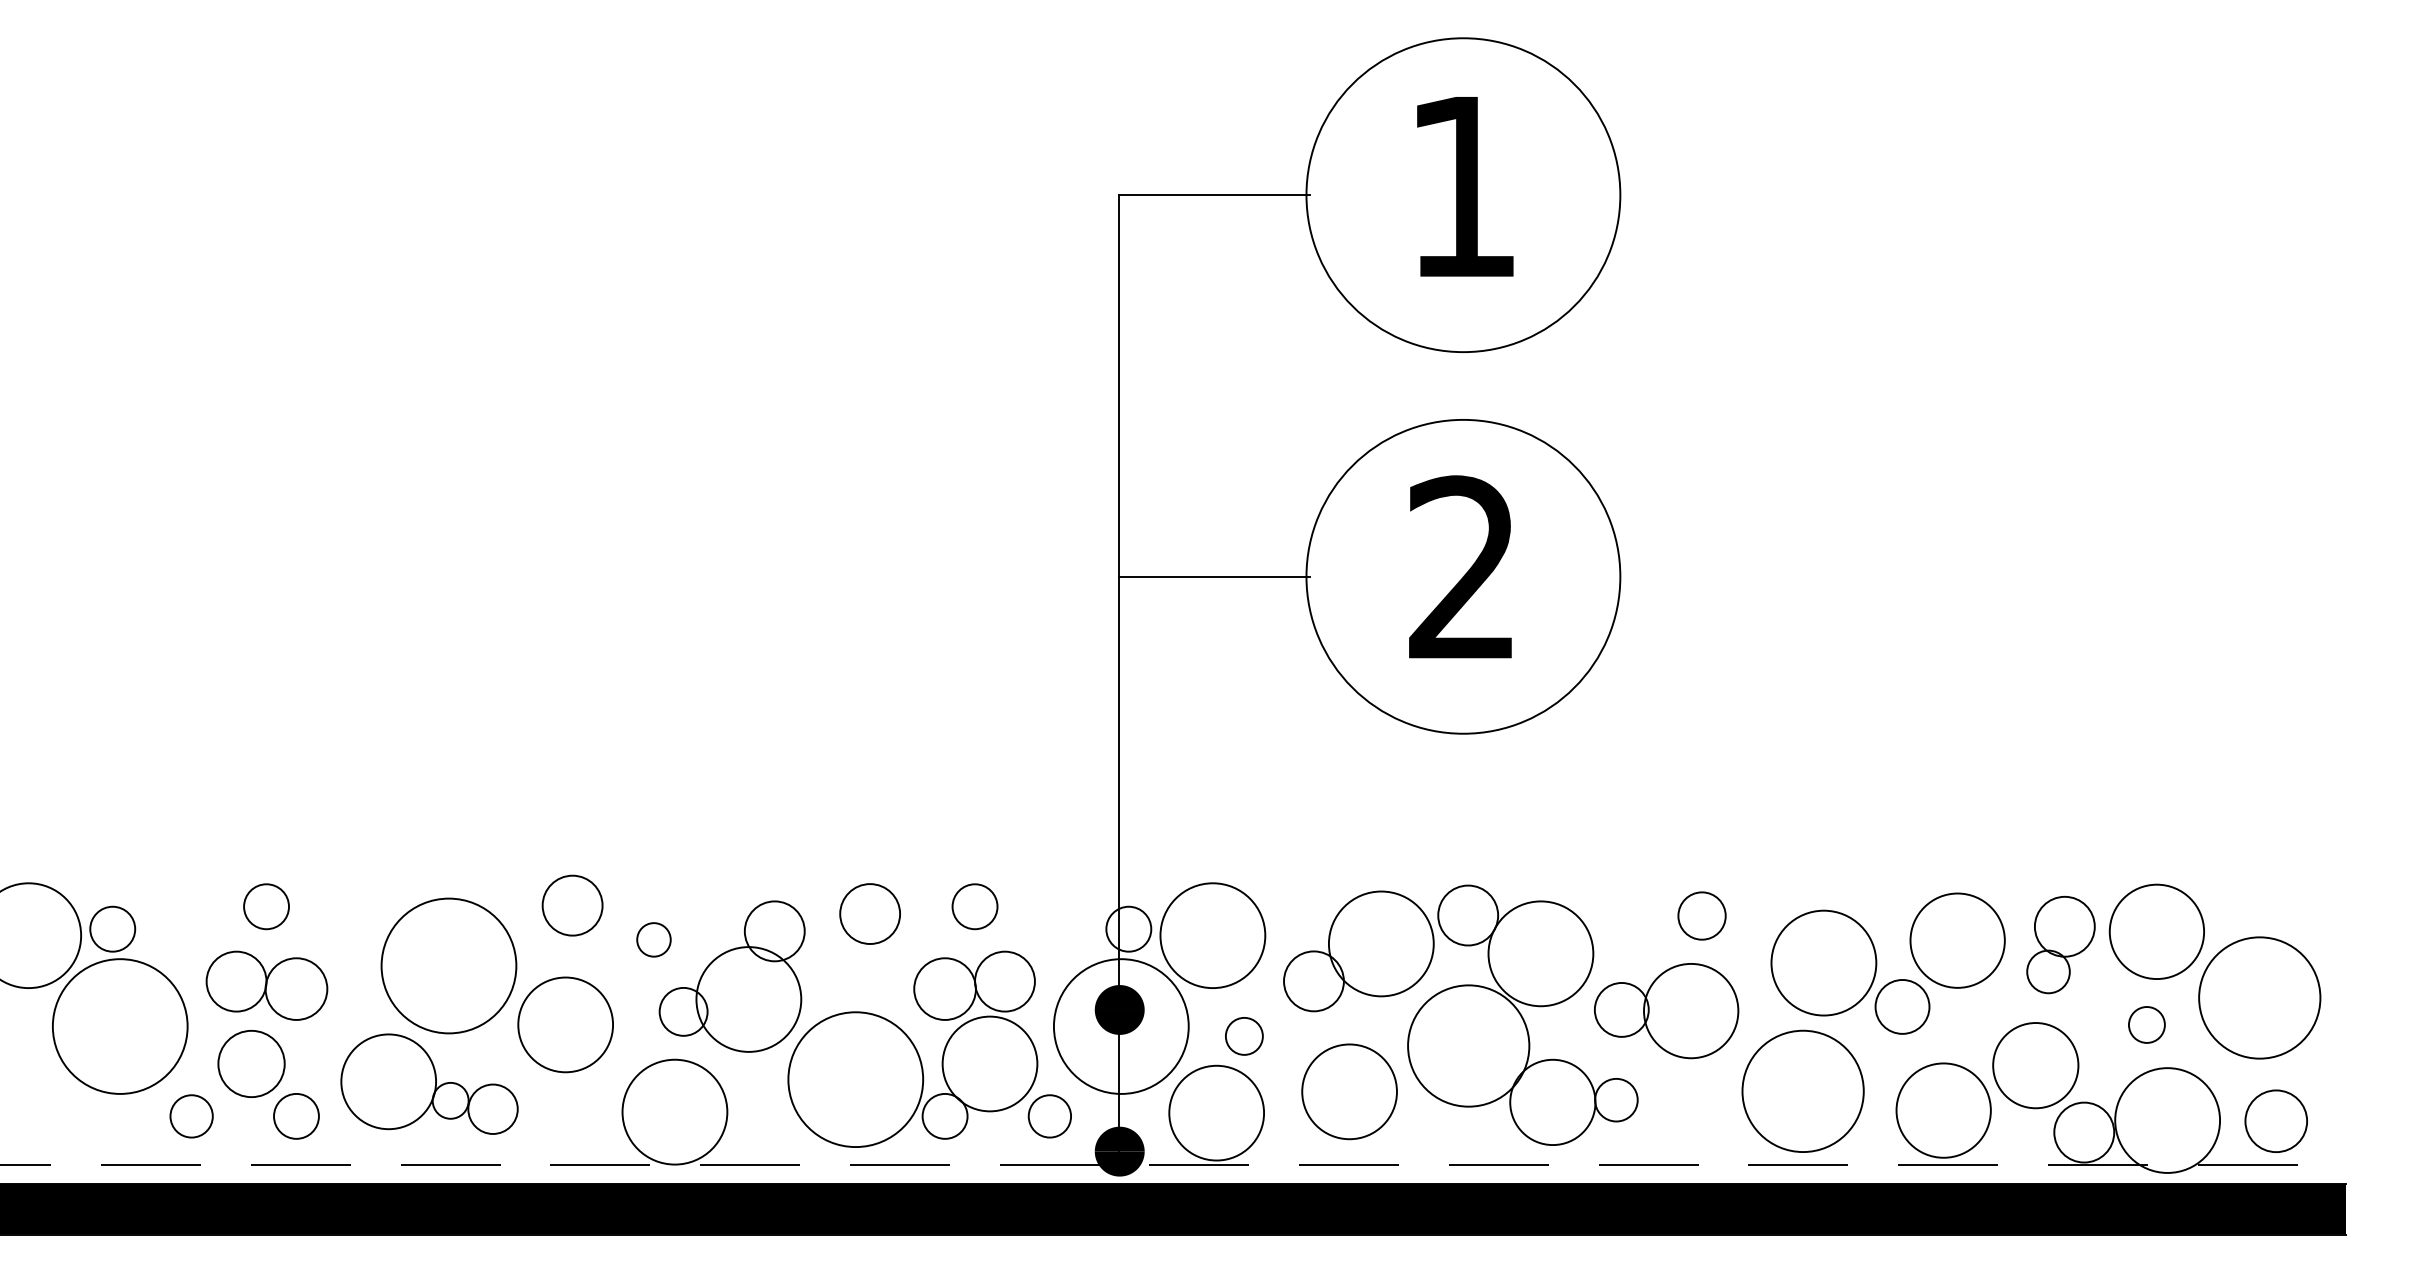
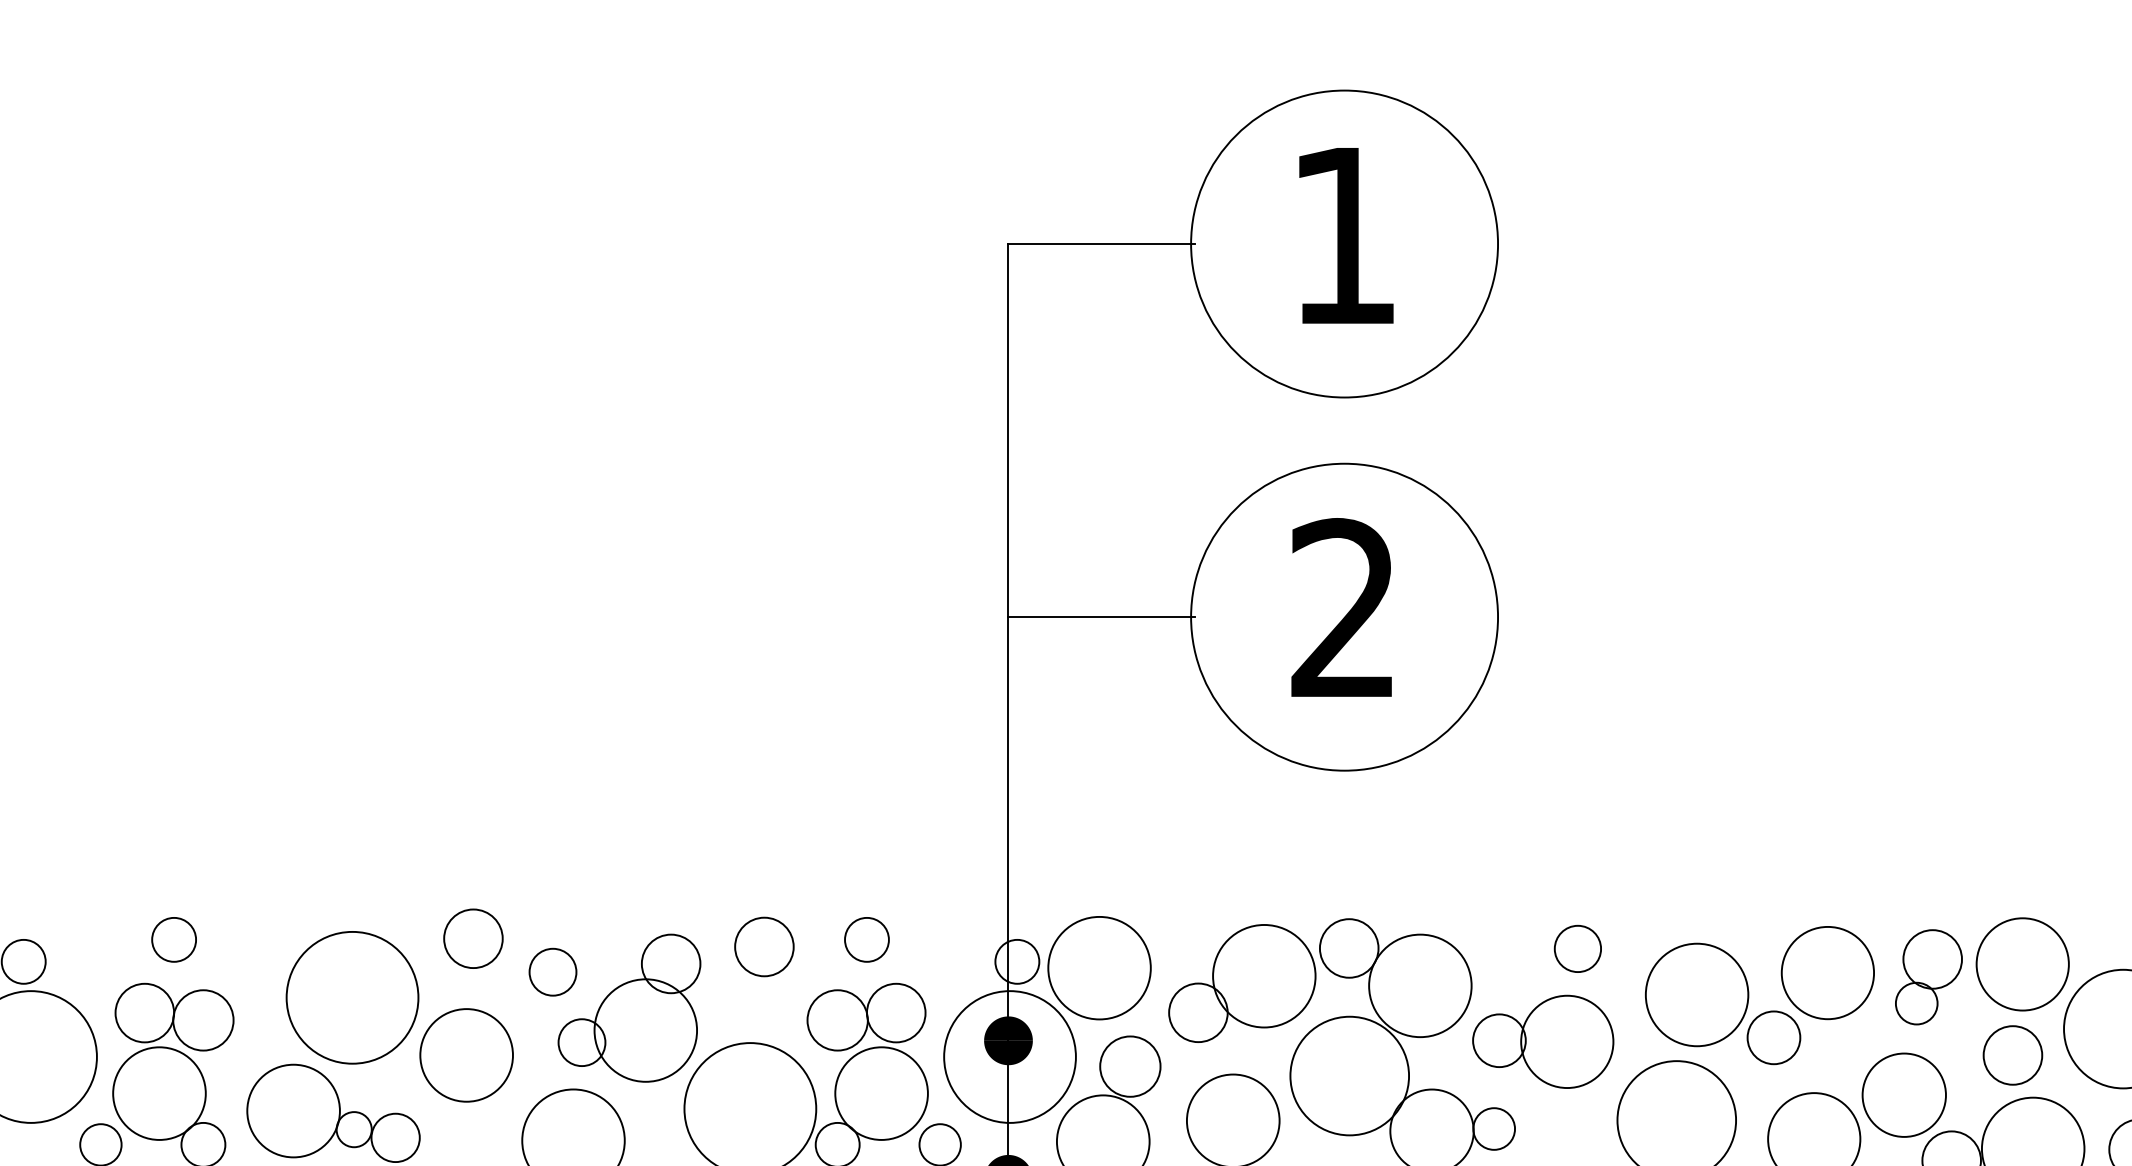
circle: (653, 939) -> (552, 971), size x1.43
circle: (2146, 1024) -> (2012, 1055), size x1.67
circle: (1244, 1036) -> (1130, 1066), size x1.67
circle: (251, 1063) -> (159, 1093), size x1.43

